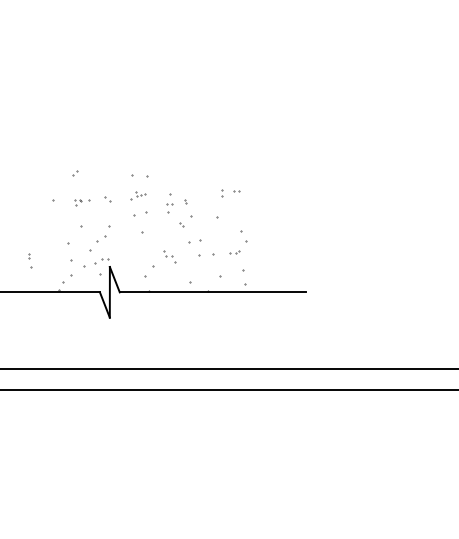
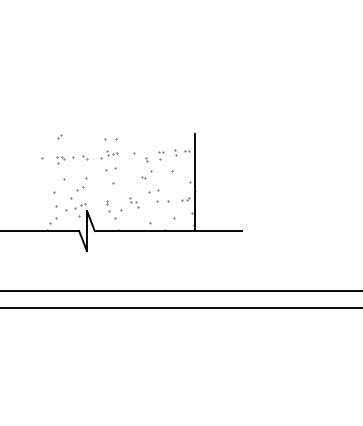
part: (138, 195) -> (109, 154), size x1.43
part: (82, 203) -> (65, 160), size x1.43
part: (170, 208) -> (161, 155), moved
line: (247, 230) -> (195, 182), added
part: (30, 261) -> (108, 206), moved

